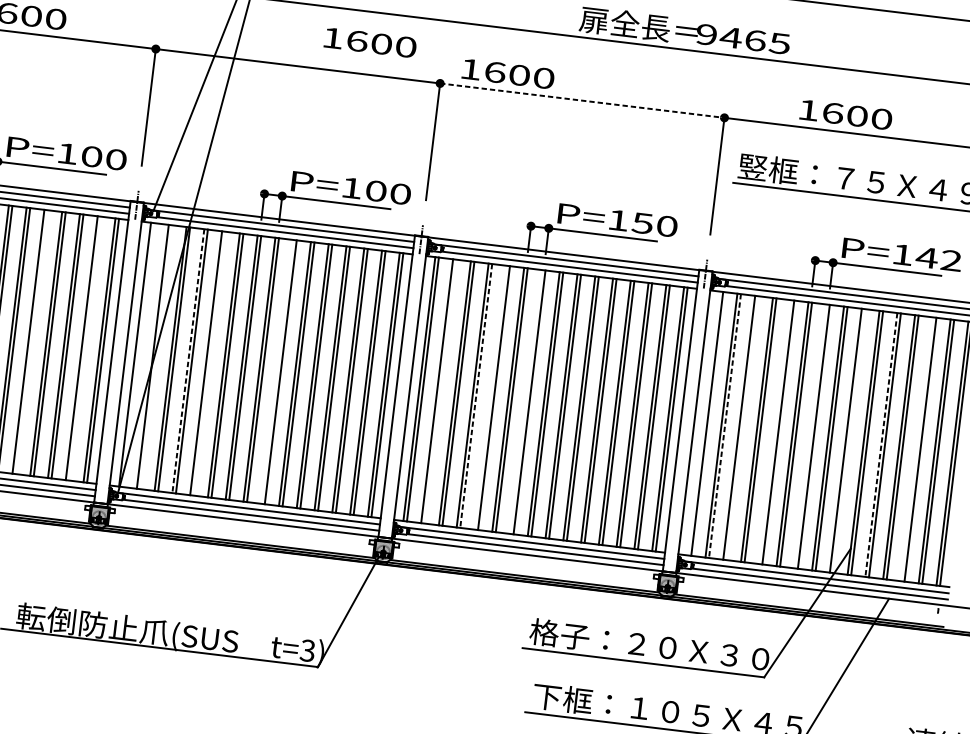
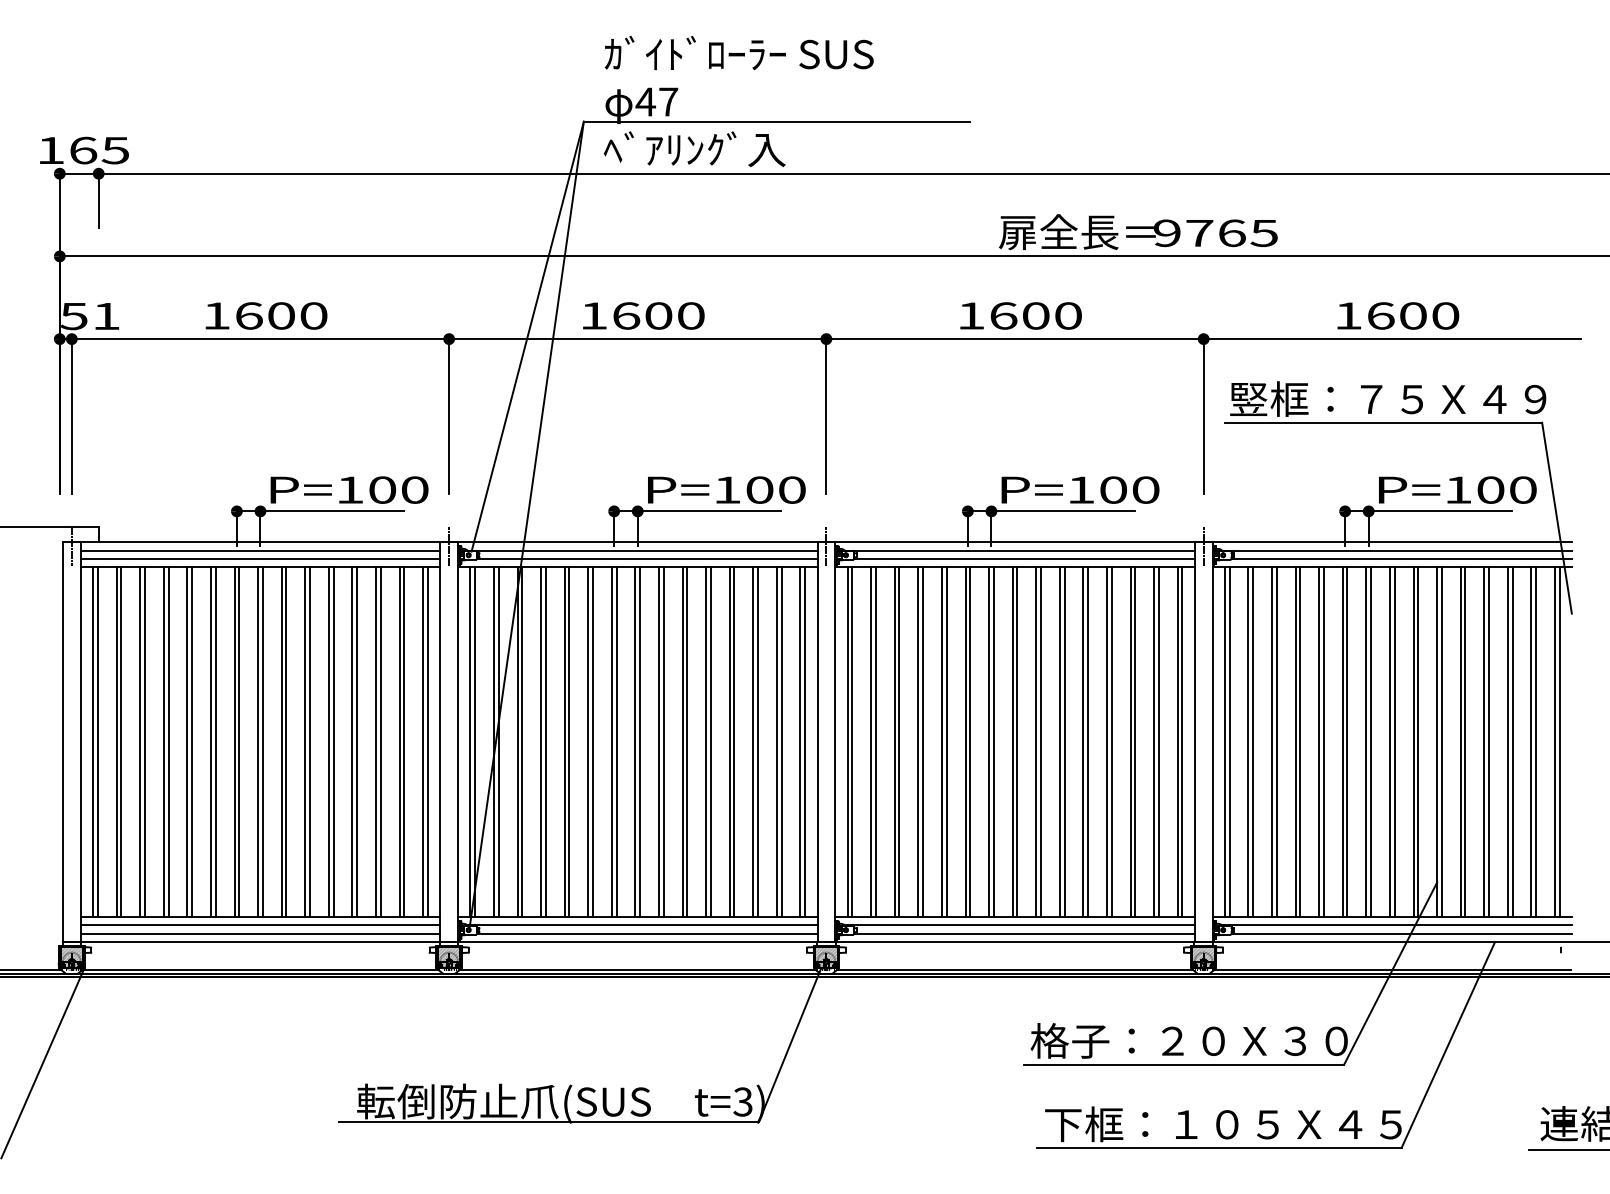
text: (730, 37) -> (1199, 233), 9465 -> 9765
text: (370, 42) -> (643, 315), moved
text: (507, 73) -> (1020, 315), moved
line: (582, 100) -> (1015, 339), dashed -> solid
text: (846, 114) -> (1398, 315), moved
text: (642, 222) -> (1112, 489), P=150 -> P=100
text: (938, 258) -> (1506, 489), P=142 -> P=100
line: (31, 342) -> (333, 742), added
line: (85, 348) -> (404, 742), added
line: (138, 355) -> (475, 742), added
line: (156, 357) -> (498, 742), added
line: (188, 361) -> (541, 742), dashed -> solid
line: (209, 364) -> (569, 742), added
line: (276, 372) -> (658, 742), added
line: (440, 391) -> (875, 742), added
line: (476, 396) -> (923, 742), dashed -> solid
line: (490, 397) -> (941, 742), added
line: (526, 402) -> (989, 742), added
line: (703, 423) -> (1224, 742), added
line: (725, 426) -> (1253, 742), dashed -> solid
line: (742, 428) -> (1276, 742), added
line: (774, 432) -> (1319, 742), added
line: (810, 436) -> (1366, 742), added
line: (849, 441) -> (1418, 742), added
line: (881, 445) -> (1460, 742), dashed -> solid
line: (916, 449) -> (1507, 742), added

